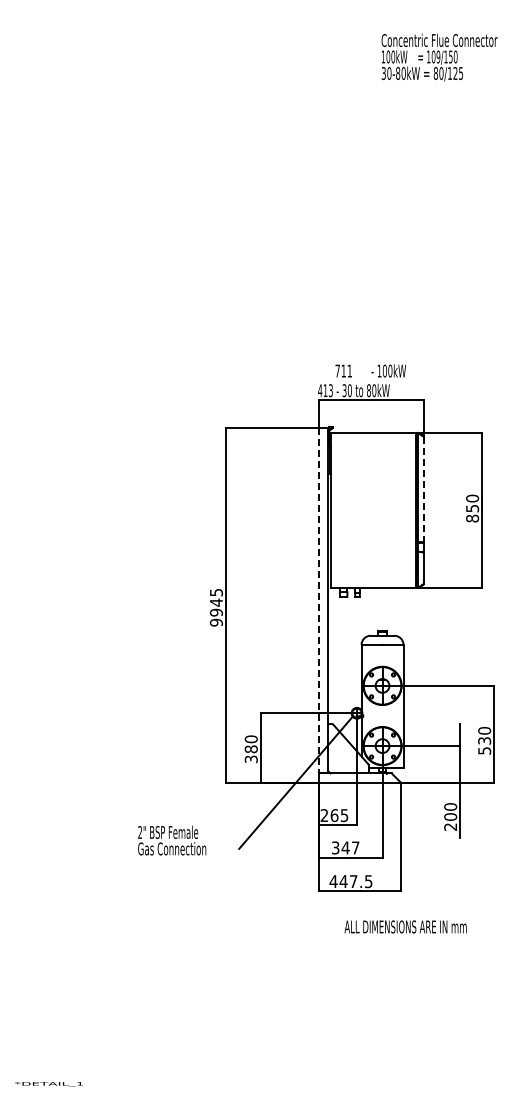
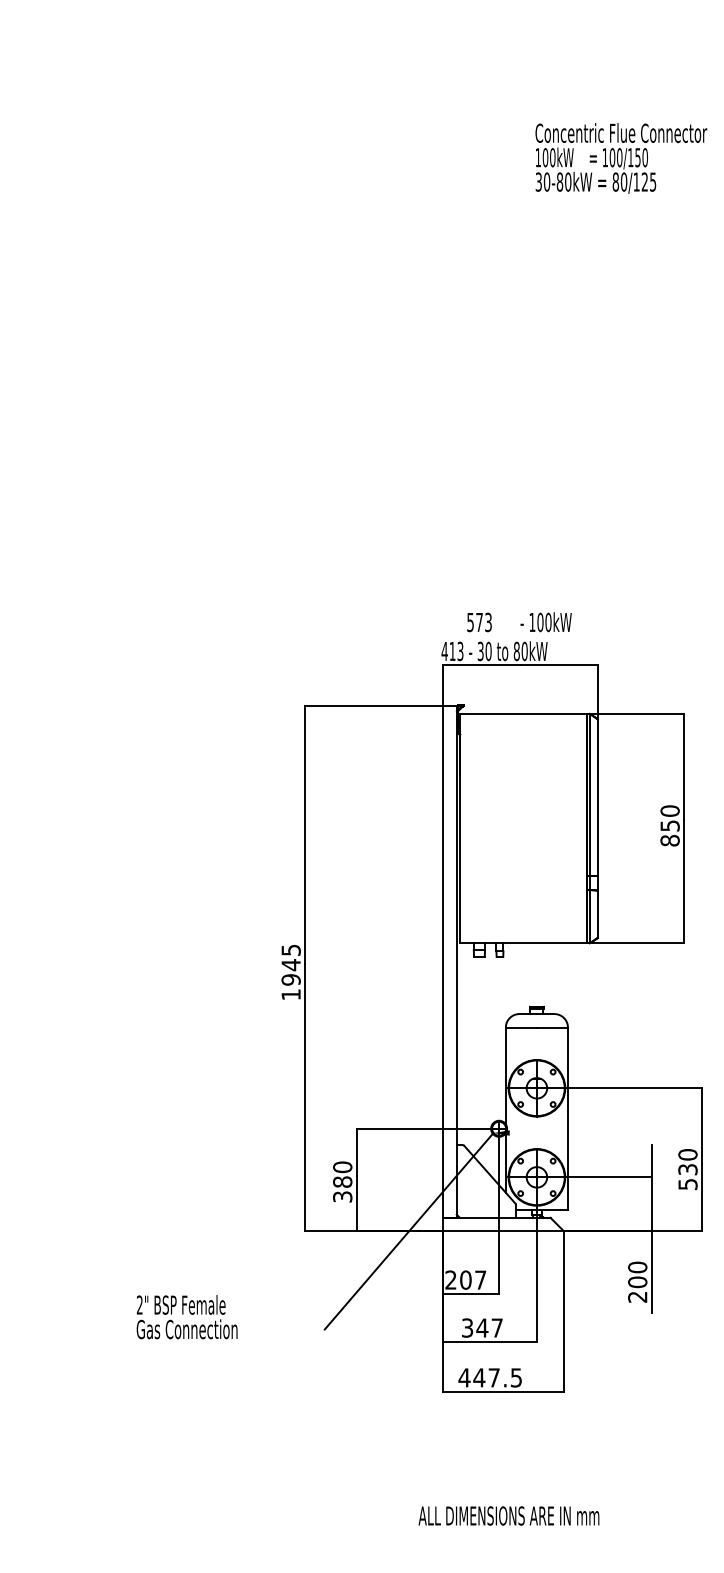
text: (438, 57) -> (619, 158), 109/150 -> 100/150
text: (343, 370) -> (479, 621), 711 -> 573
line: (423, 489) -> (597, 797), dashed -> solid
line: (319, 600) -> (443, 961), dashed -> solid
text: (216, 622) -> (291, 994), 9945 -> 1945
text: (339, 815) -> (473, 1280), 265 -> 207
text: (172, 840) -> (187, 1317), moved
text: (405, 926) -> (508, 1515), moved

